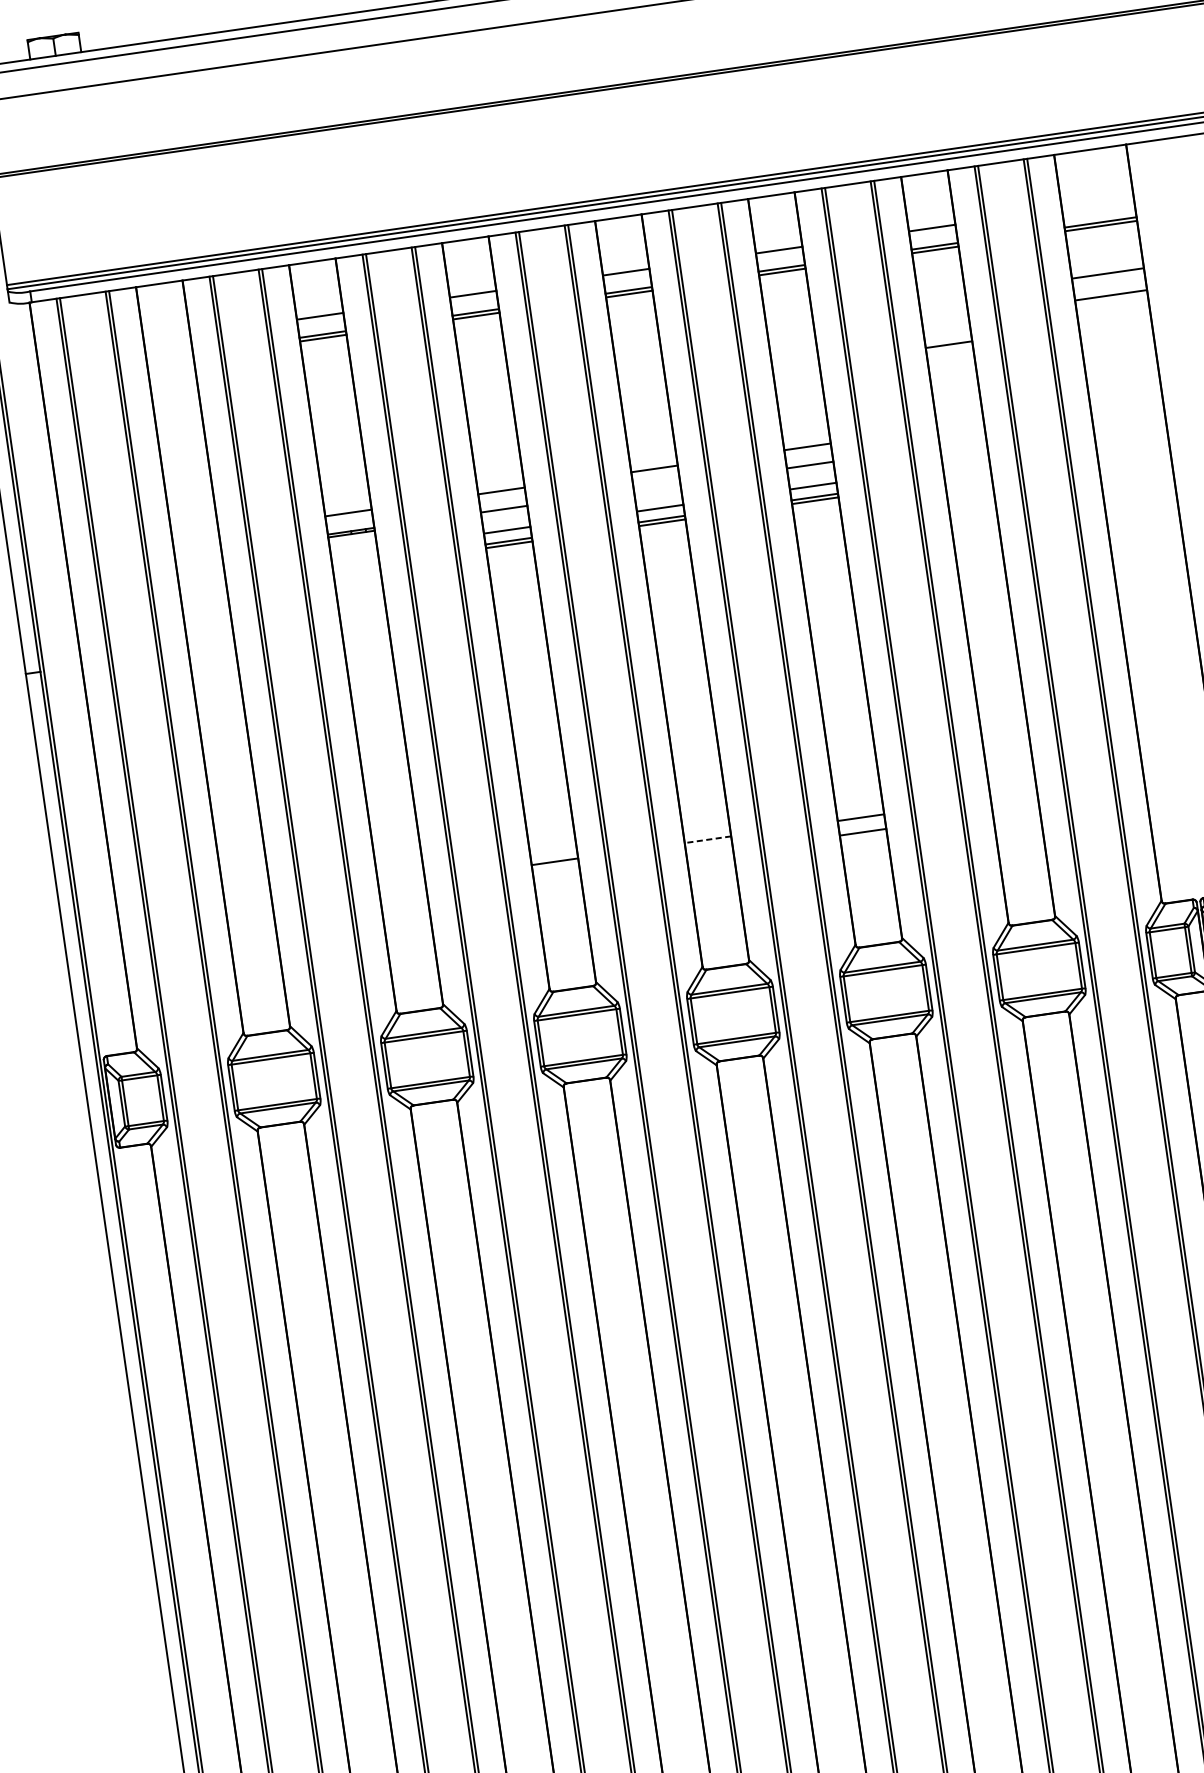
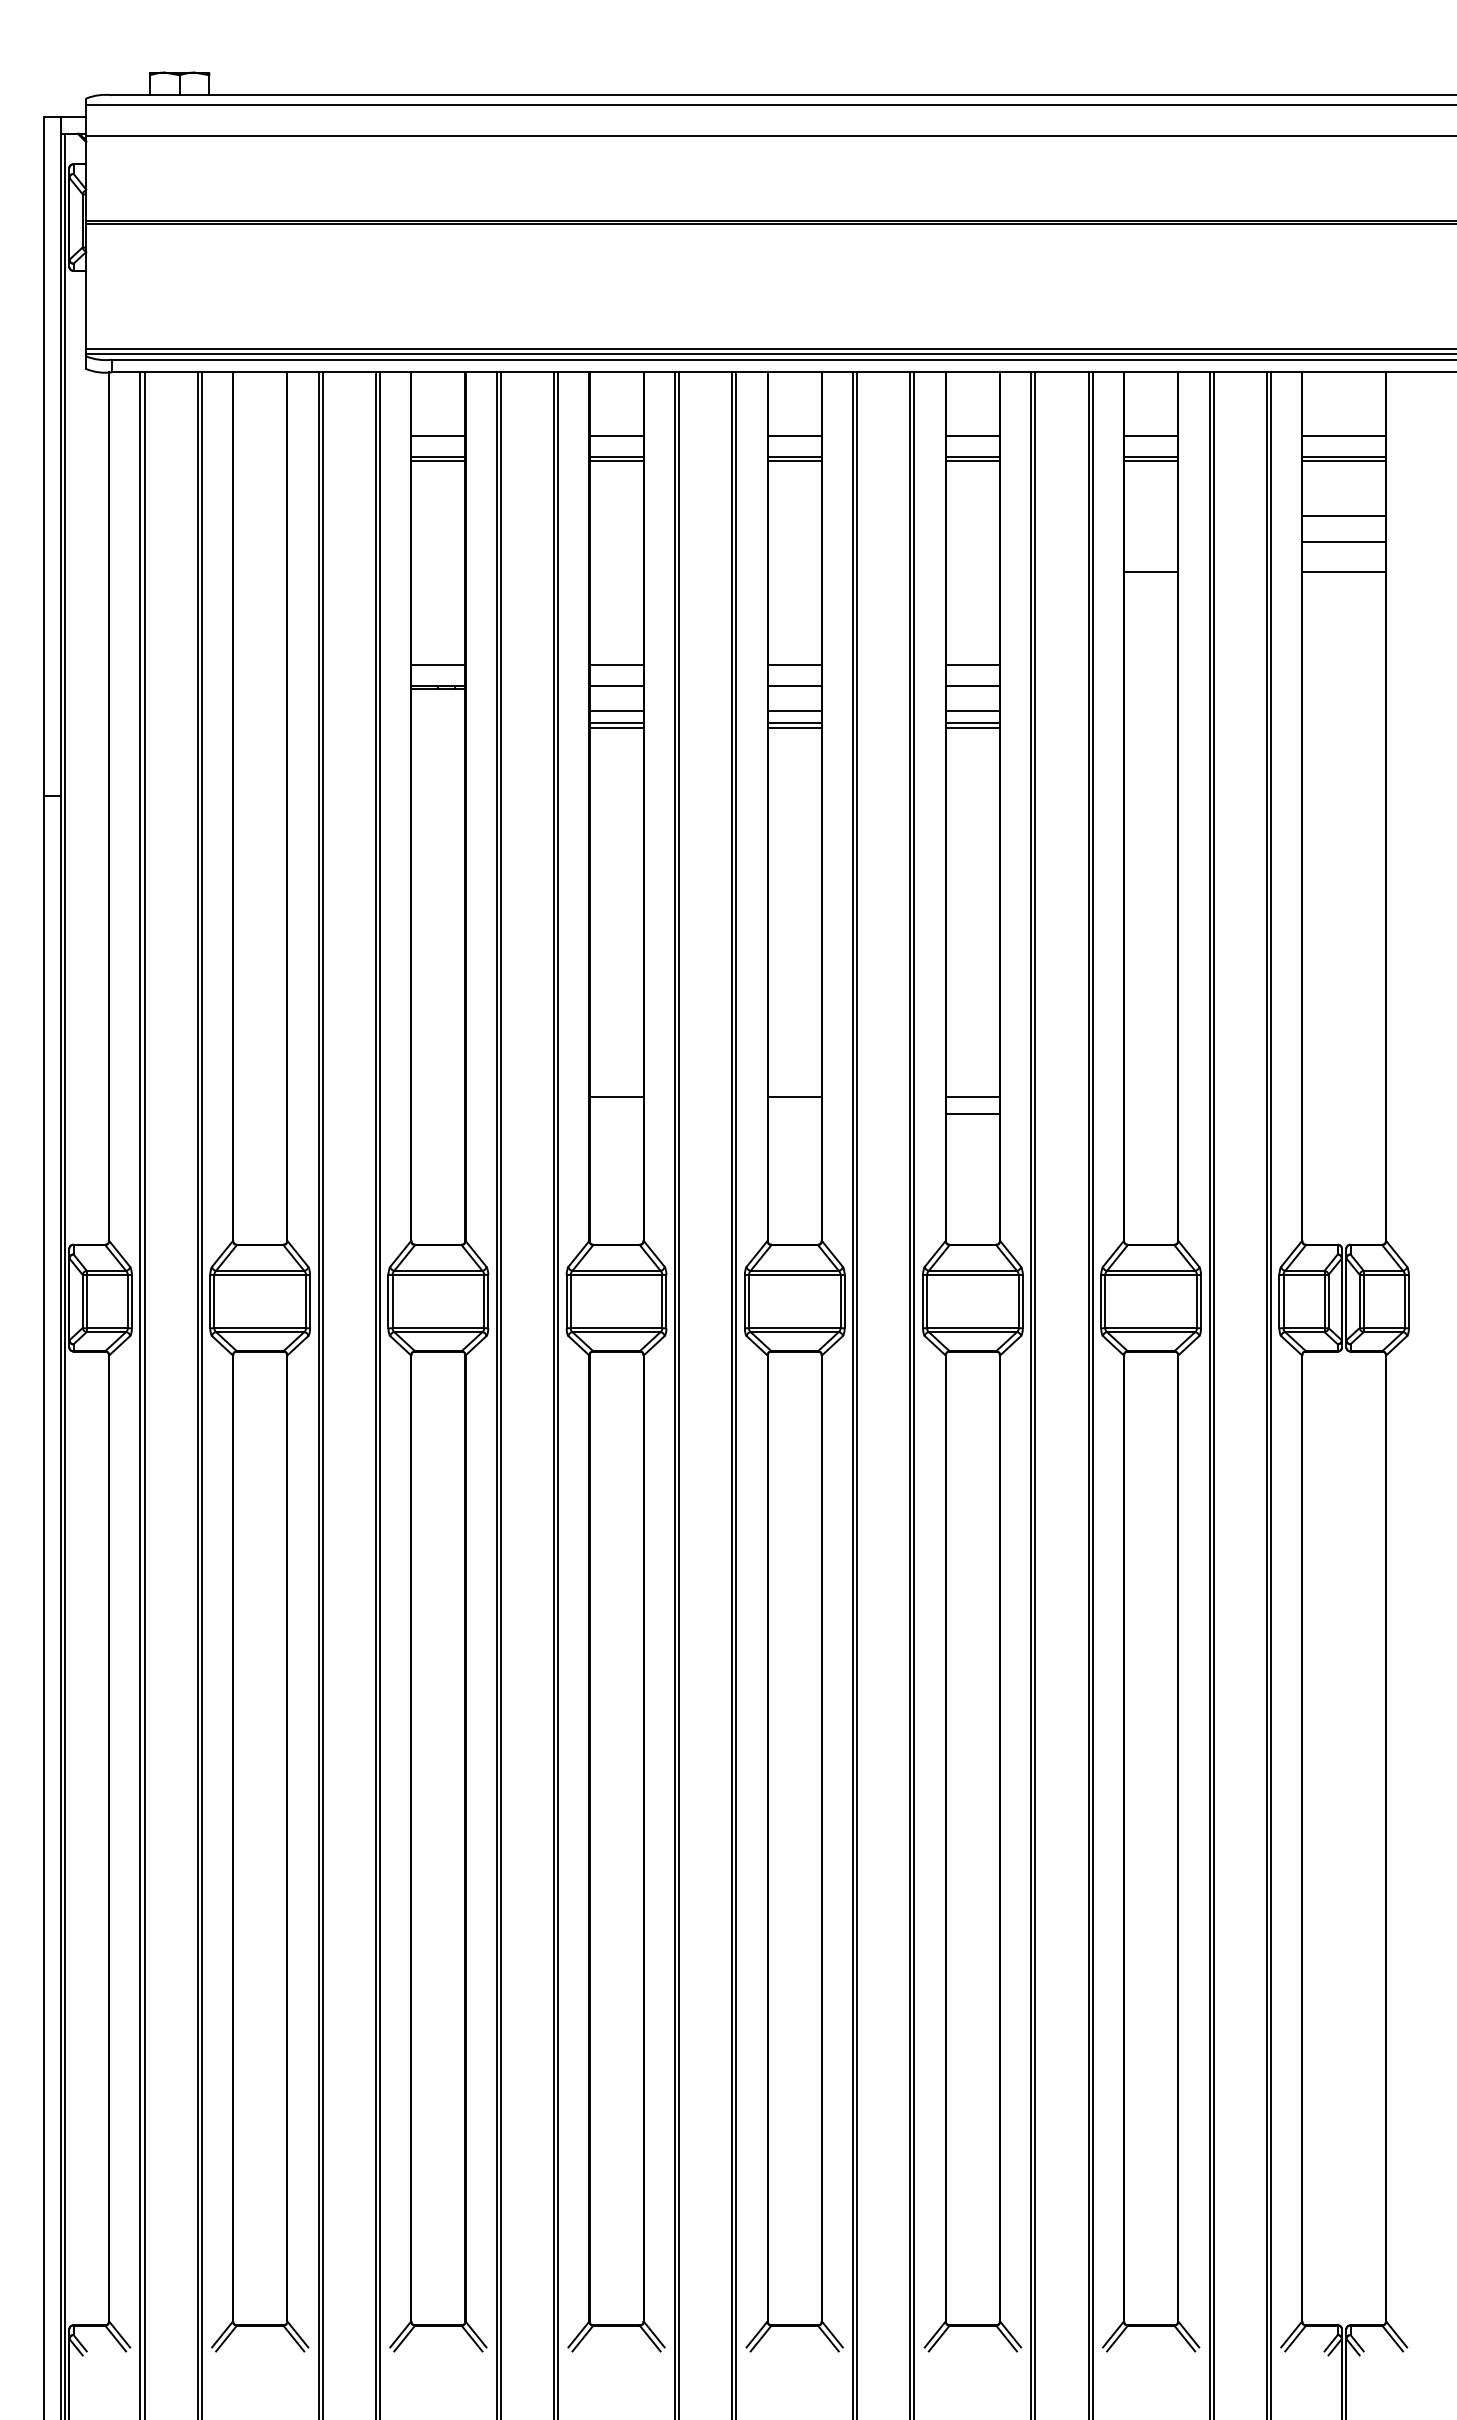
line: (1097, 204) -> (1343, 435), added
line: (1114, 320) -> (1343, 571), added
line: (656, 487) -> (794, 686), added
line: (707, 839) -> (794, 1096), dashed -> solid

